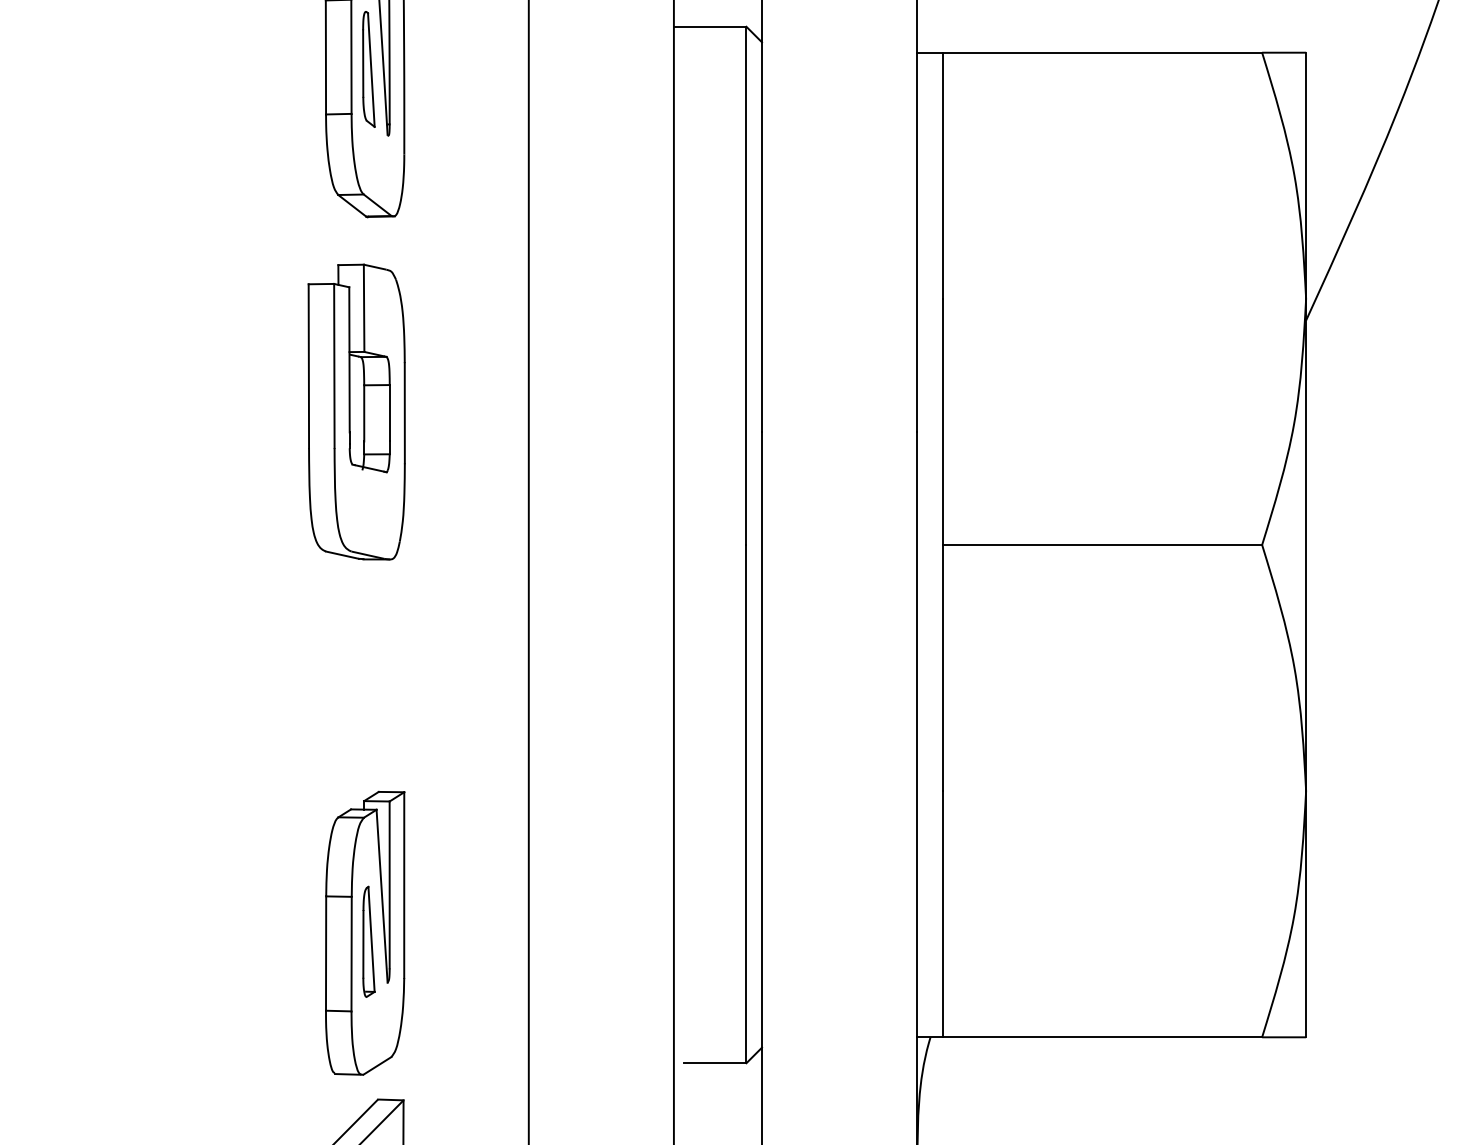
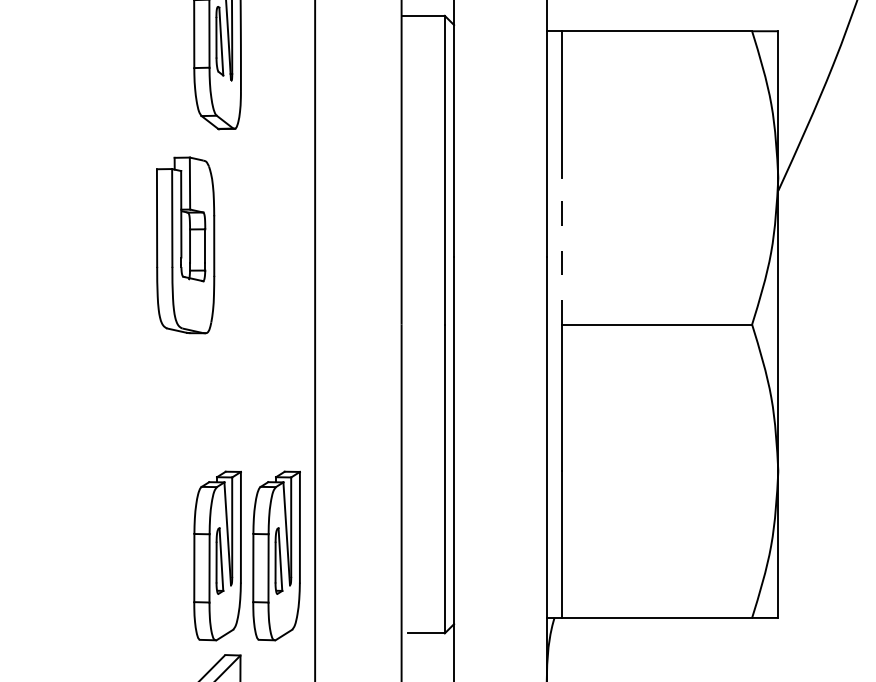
part: (356, 412) -> (185, 245), moved
line: (943, 420) -> (562, 250), solid -> dashed
part: (463, 932) -> (276, 555), added

